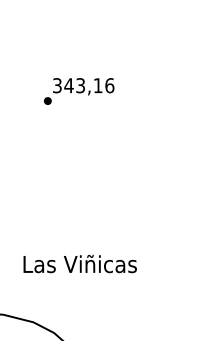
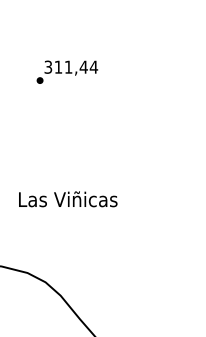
text: (89, 84) -> (76, 66), 343,16 -> 311,44
text: (80, 264) -> (68, 199), moved

